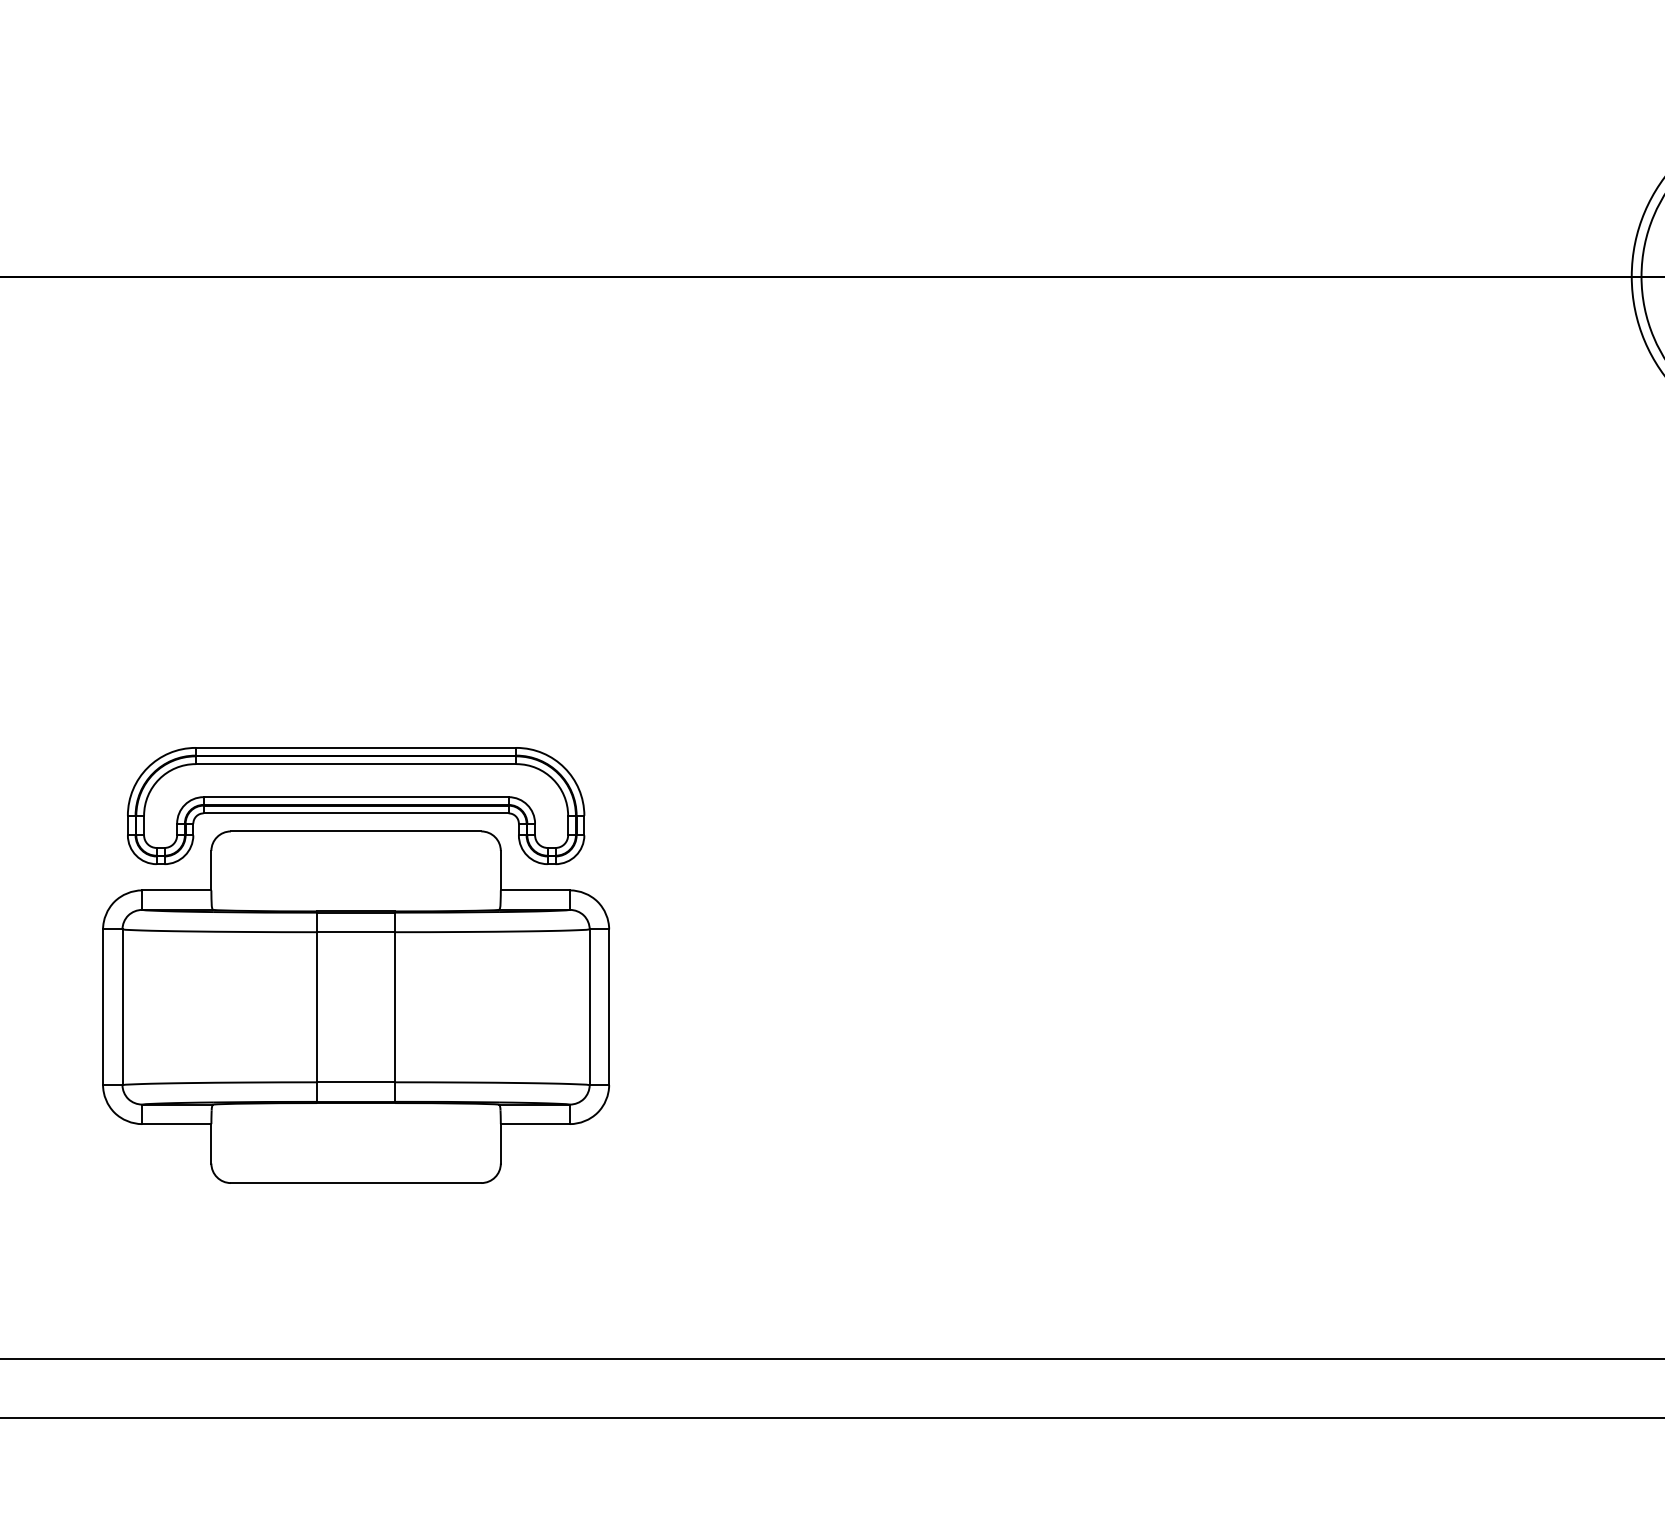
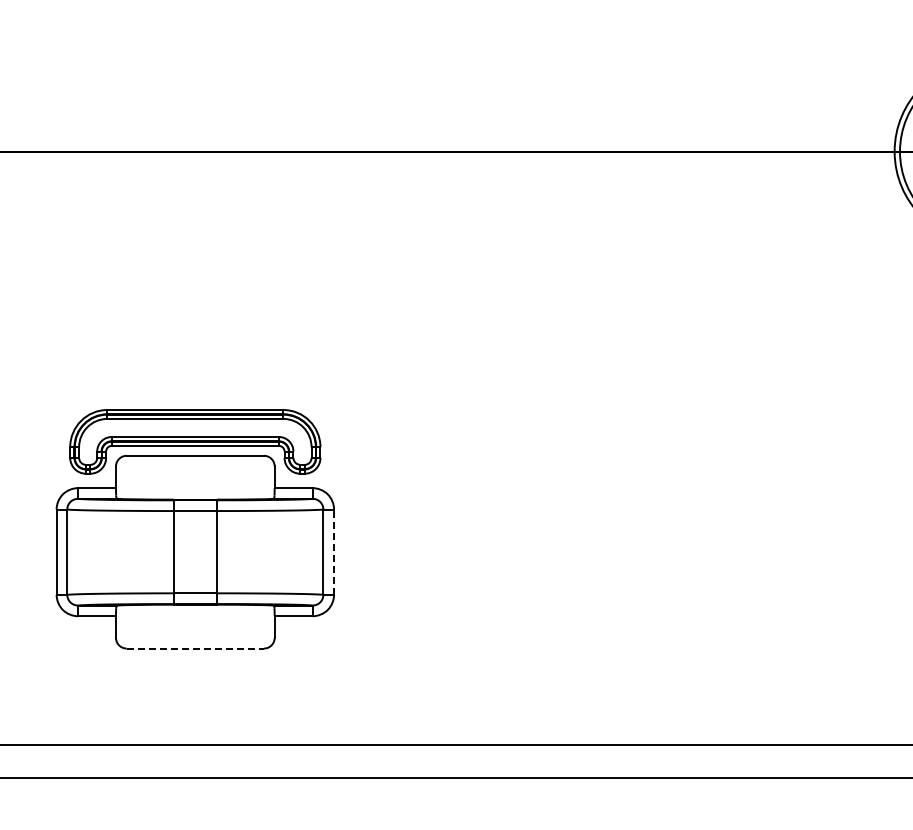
line: (609, 1007) -> (334, 552), solid -> dashed
line: (356, 1182) -> (195, 648), solid -> dashed

